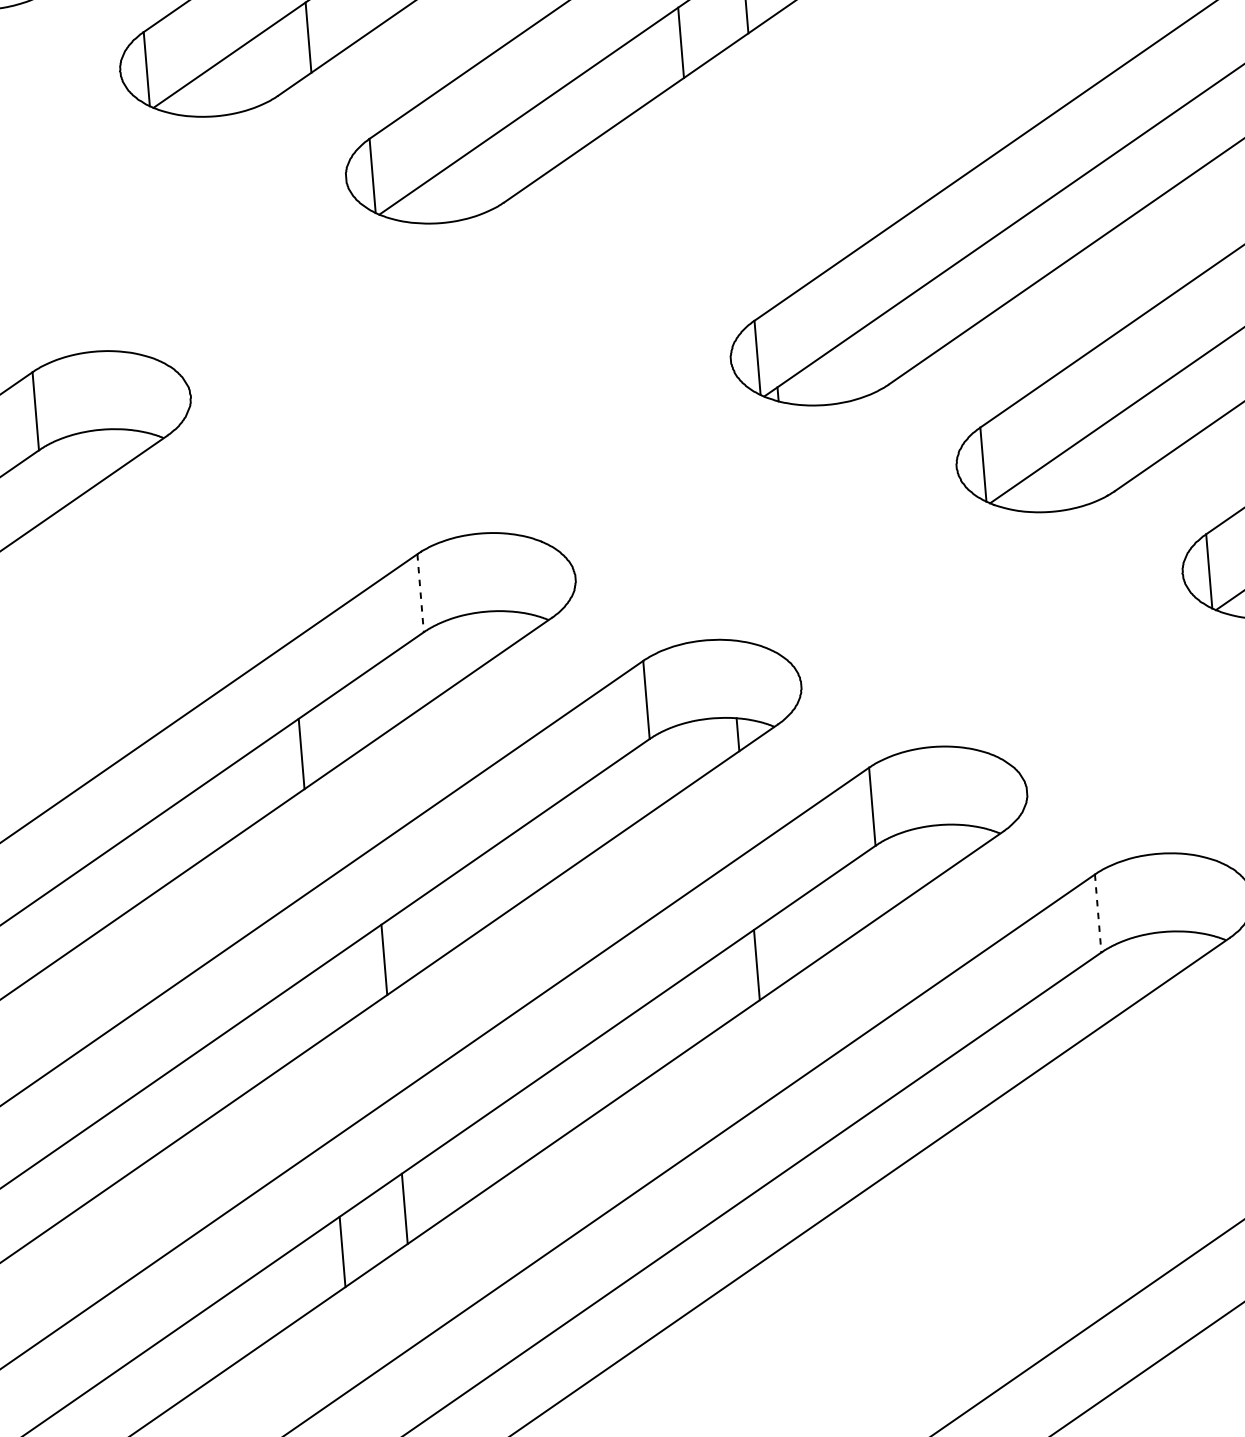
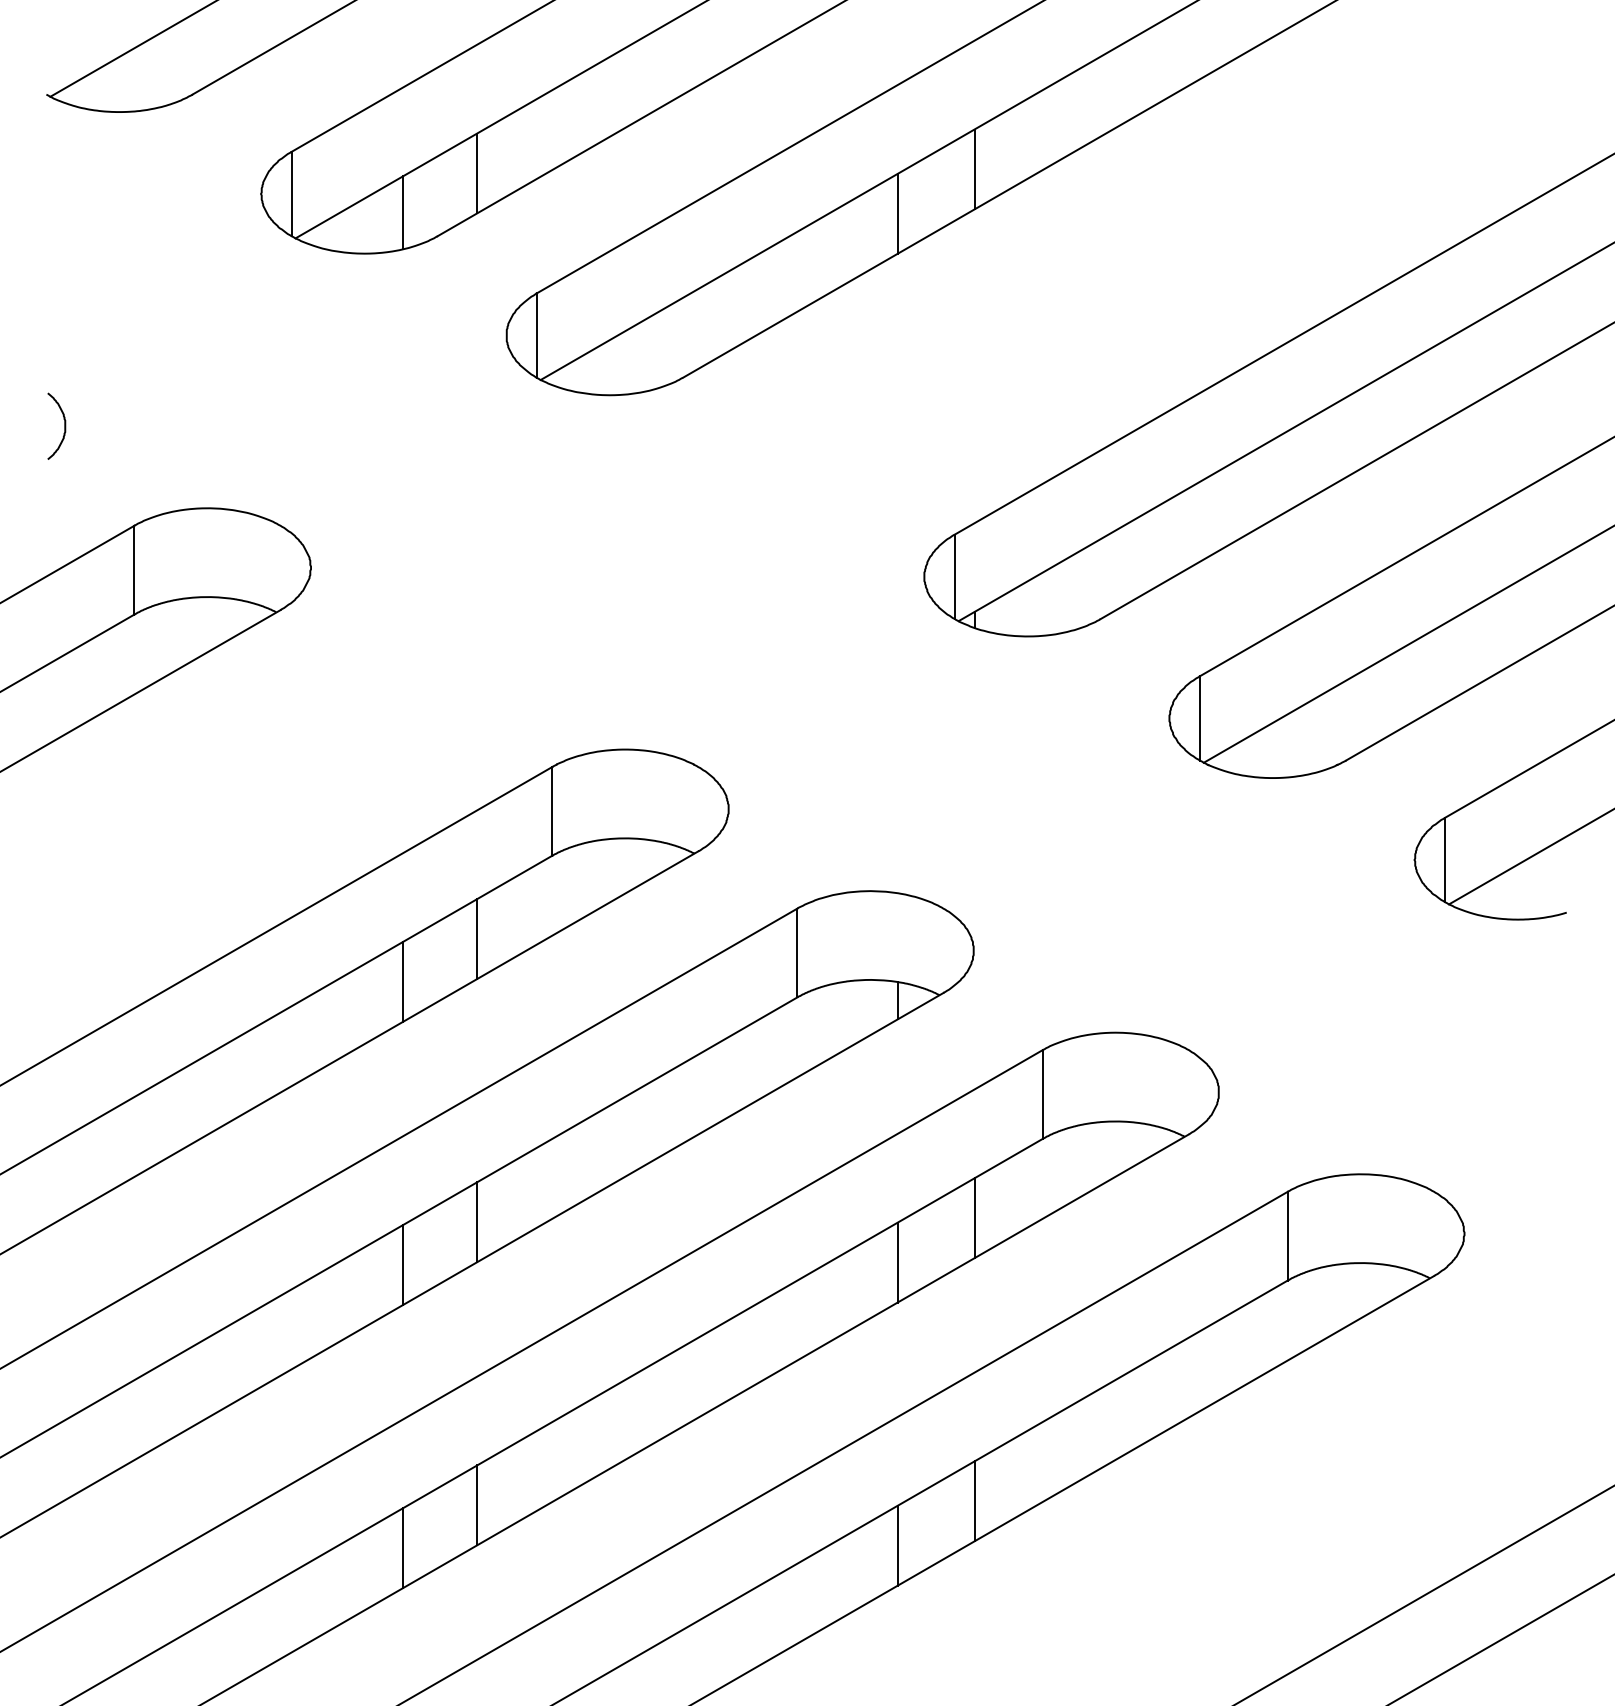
line: (245, 77) -> (402, 212), added
line: (420, 593) -> (552, 811), dashed -> solid
line: (364, 711) -> (477, 939), added
line: (1097, 913) -> (1287, 1236), dashed -> solid
line: (821, 920) -> (974, 1218), added
line: (321, 1003) -> (402, 1265), added
line: (841, 1169) -> (974, 1501), added
line: (777, 1213) -> (897, 1545), added

